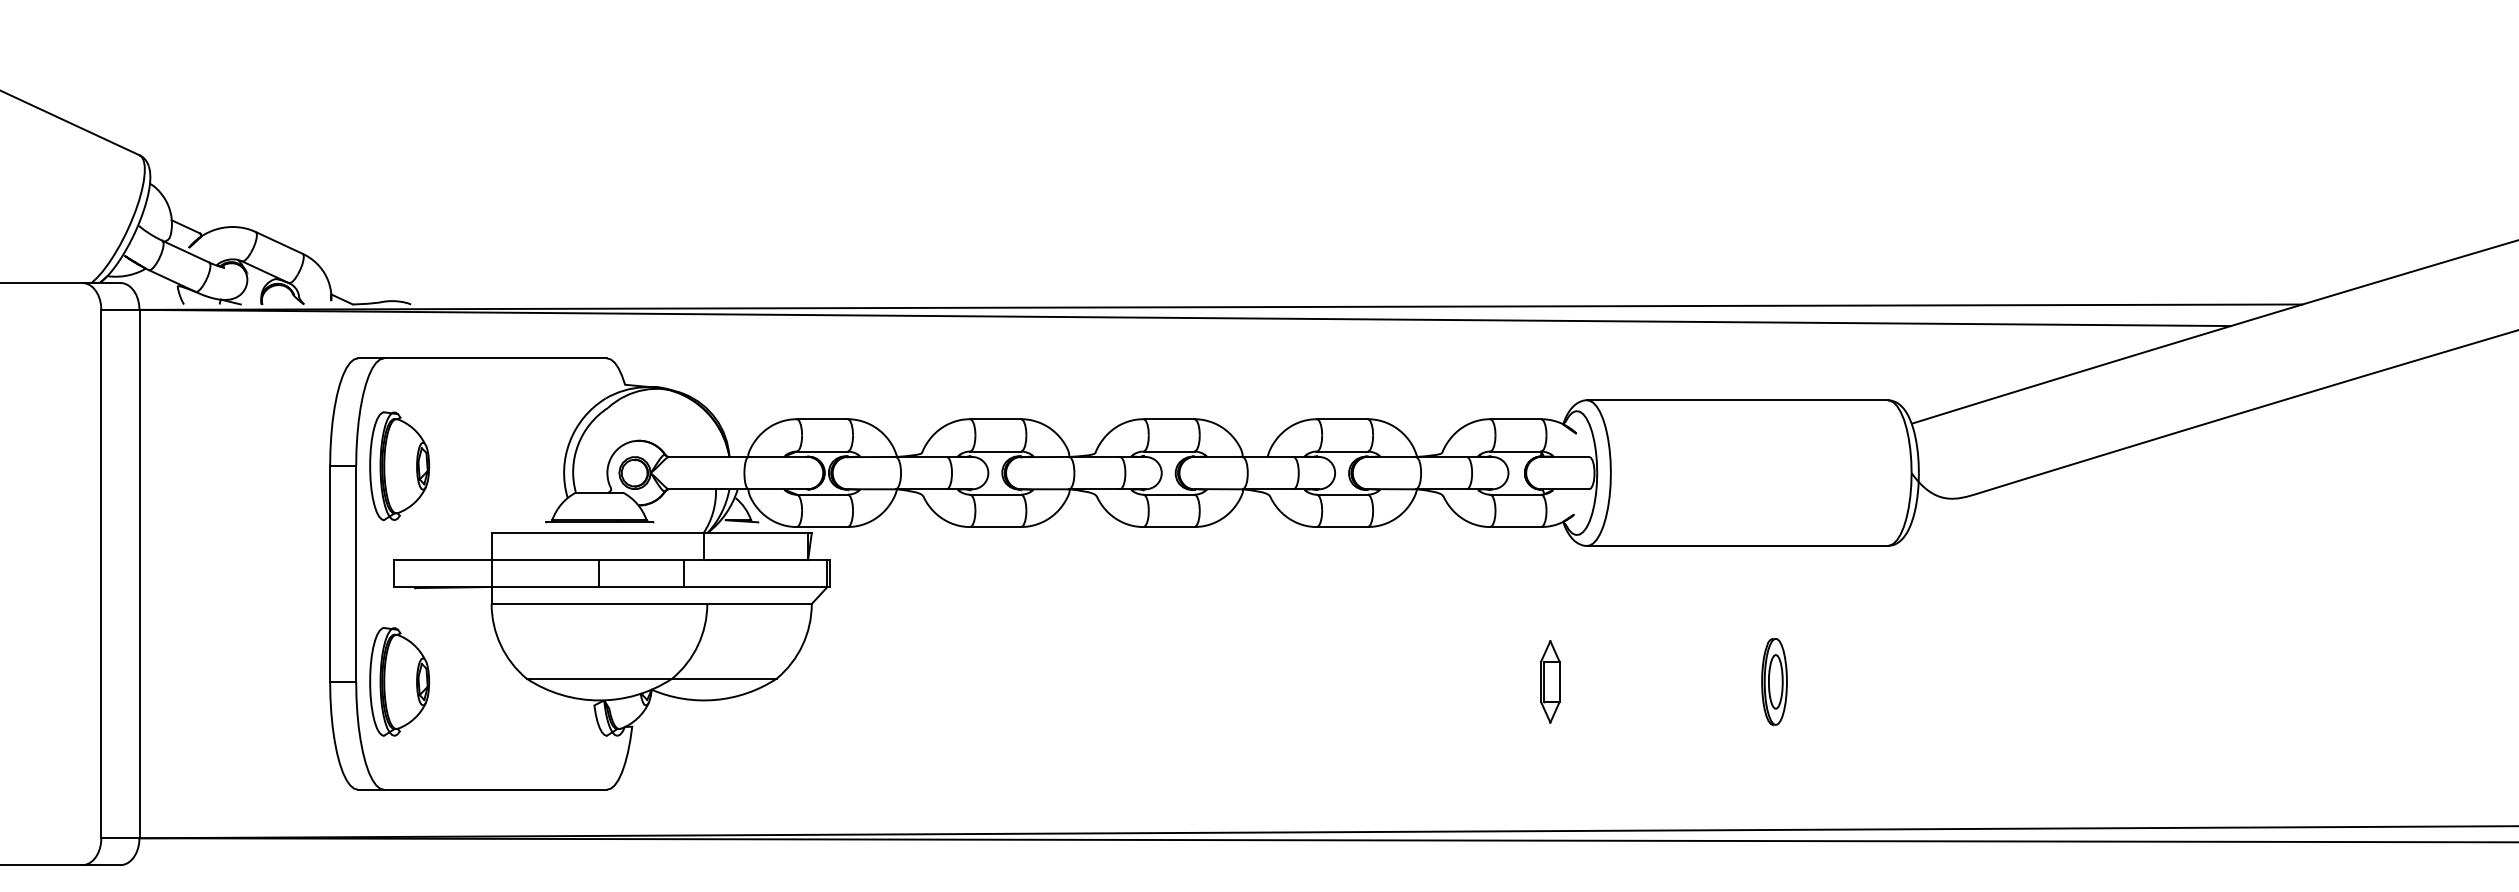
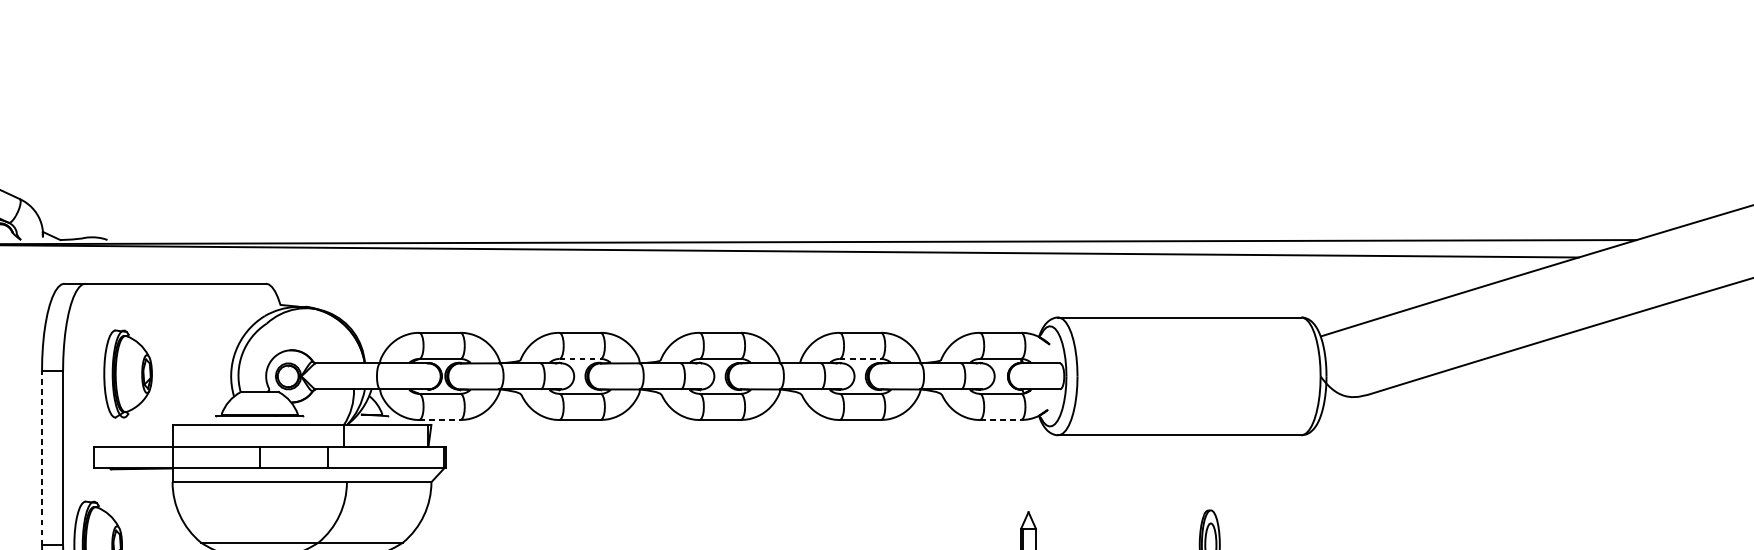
line: (996, 451) -> (580, 358), solid -> dashed
line: (1342, 451) -> (860, 358), solid -> dashed
part: (399, 466) -> (128, 374), moved
line: (822, 527) -> (440, 420), solid -> dashed
line: (1515, 527) -> (1000, 420), solid -> dashed
line: (330, 574) -> (42, 458), solid -> dashed

